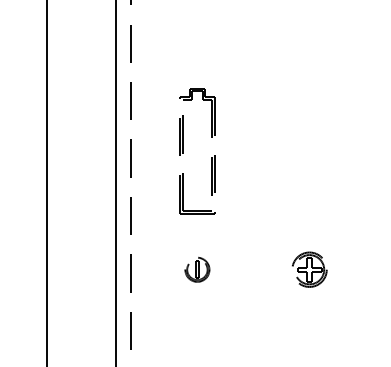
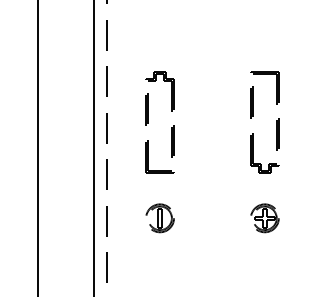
part: (341, 151) -> (276, 122), added
part: (196, 269) -> (159, 218), size x1.43
part: (309, 269) -> (264, 218), moved

